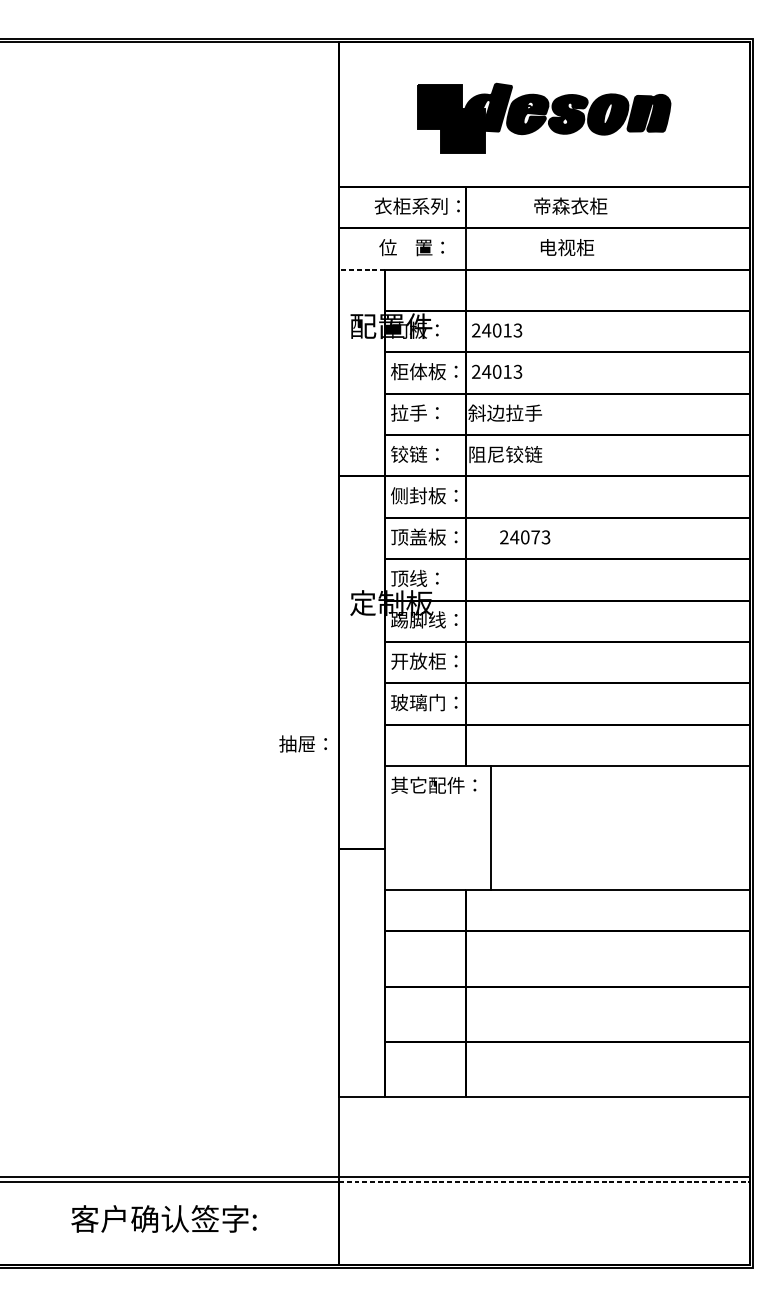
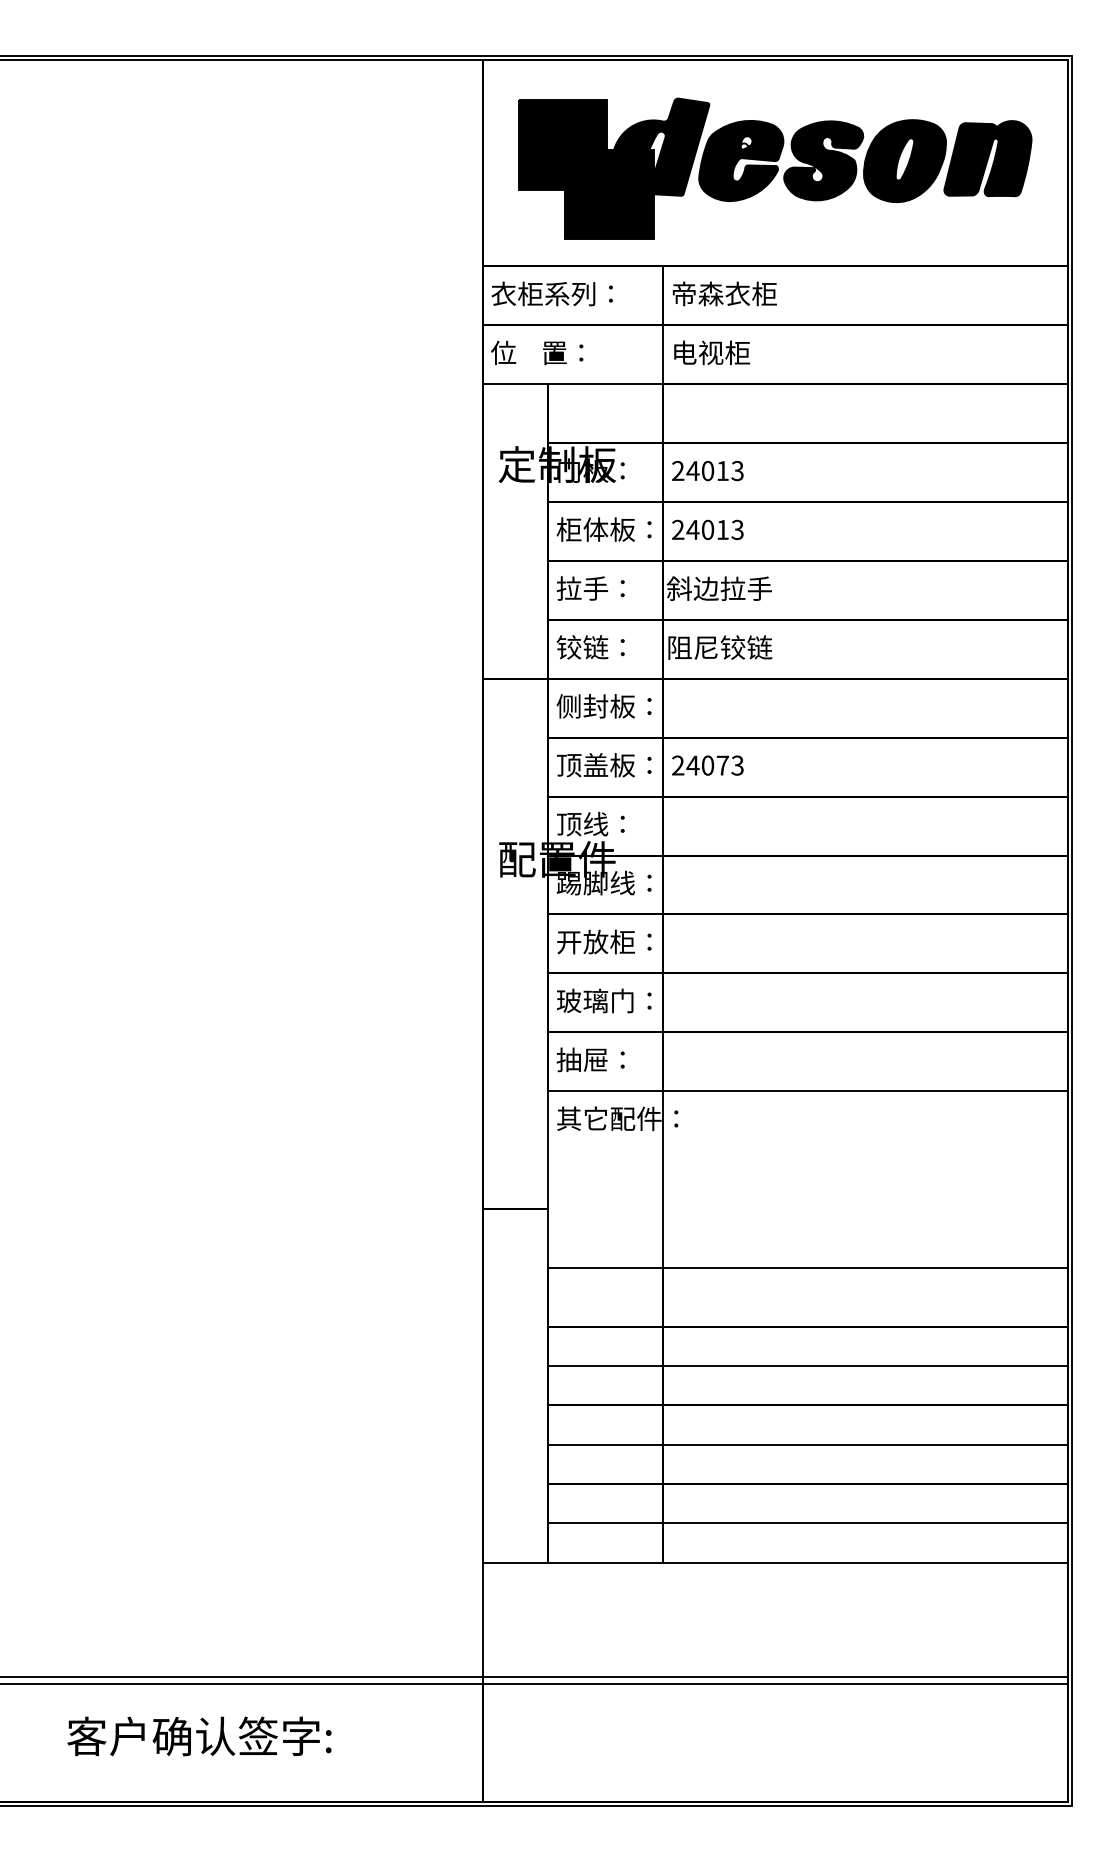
part: (544, 118) -> (775, 168), size x1.43
text: (416, 205) -> (551, 293), moved
text: (570, 205) -> (724, 293), moved
text: (411, 247) -> (537, 352), moved
text: (567, 247) -> (712, 352), moved
line: (362, 269) -> (515, 384), dashed -> solid
text: (391, 325) -> (557, 464), 配置件 -> 定制板
text: (524, 537) -> (707, 765), moved
text: (391, 602) -> (557, 858), 定制板 -> 配置件
text: (303, 743) -> (590, 1059), moved
line: (491, 827) -> (663, 1179), moved
line: (567, 959) -> (808, 1366), added
line: (567, 1014) -> (808, 1444), added
line: (567, 1069) -> (808, 1523), added
line: (544, 1182) -> (775, 1684), dashed -> solid
text: (164, 1219) -> (199, 1736), moved

